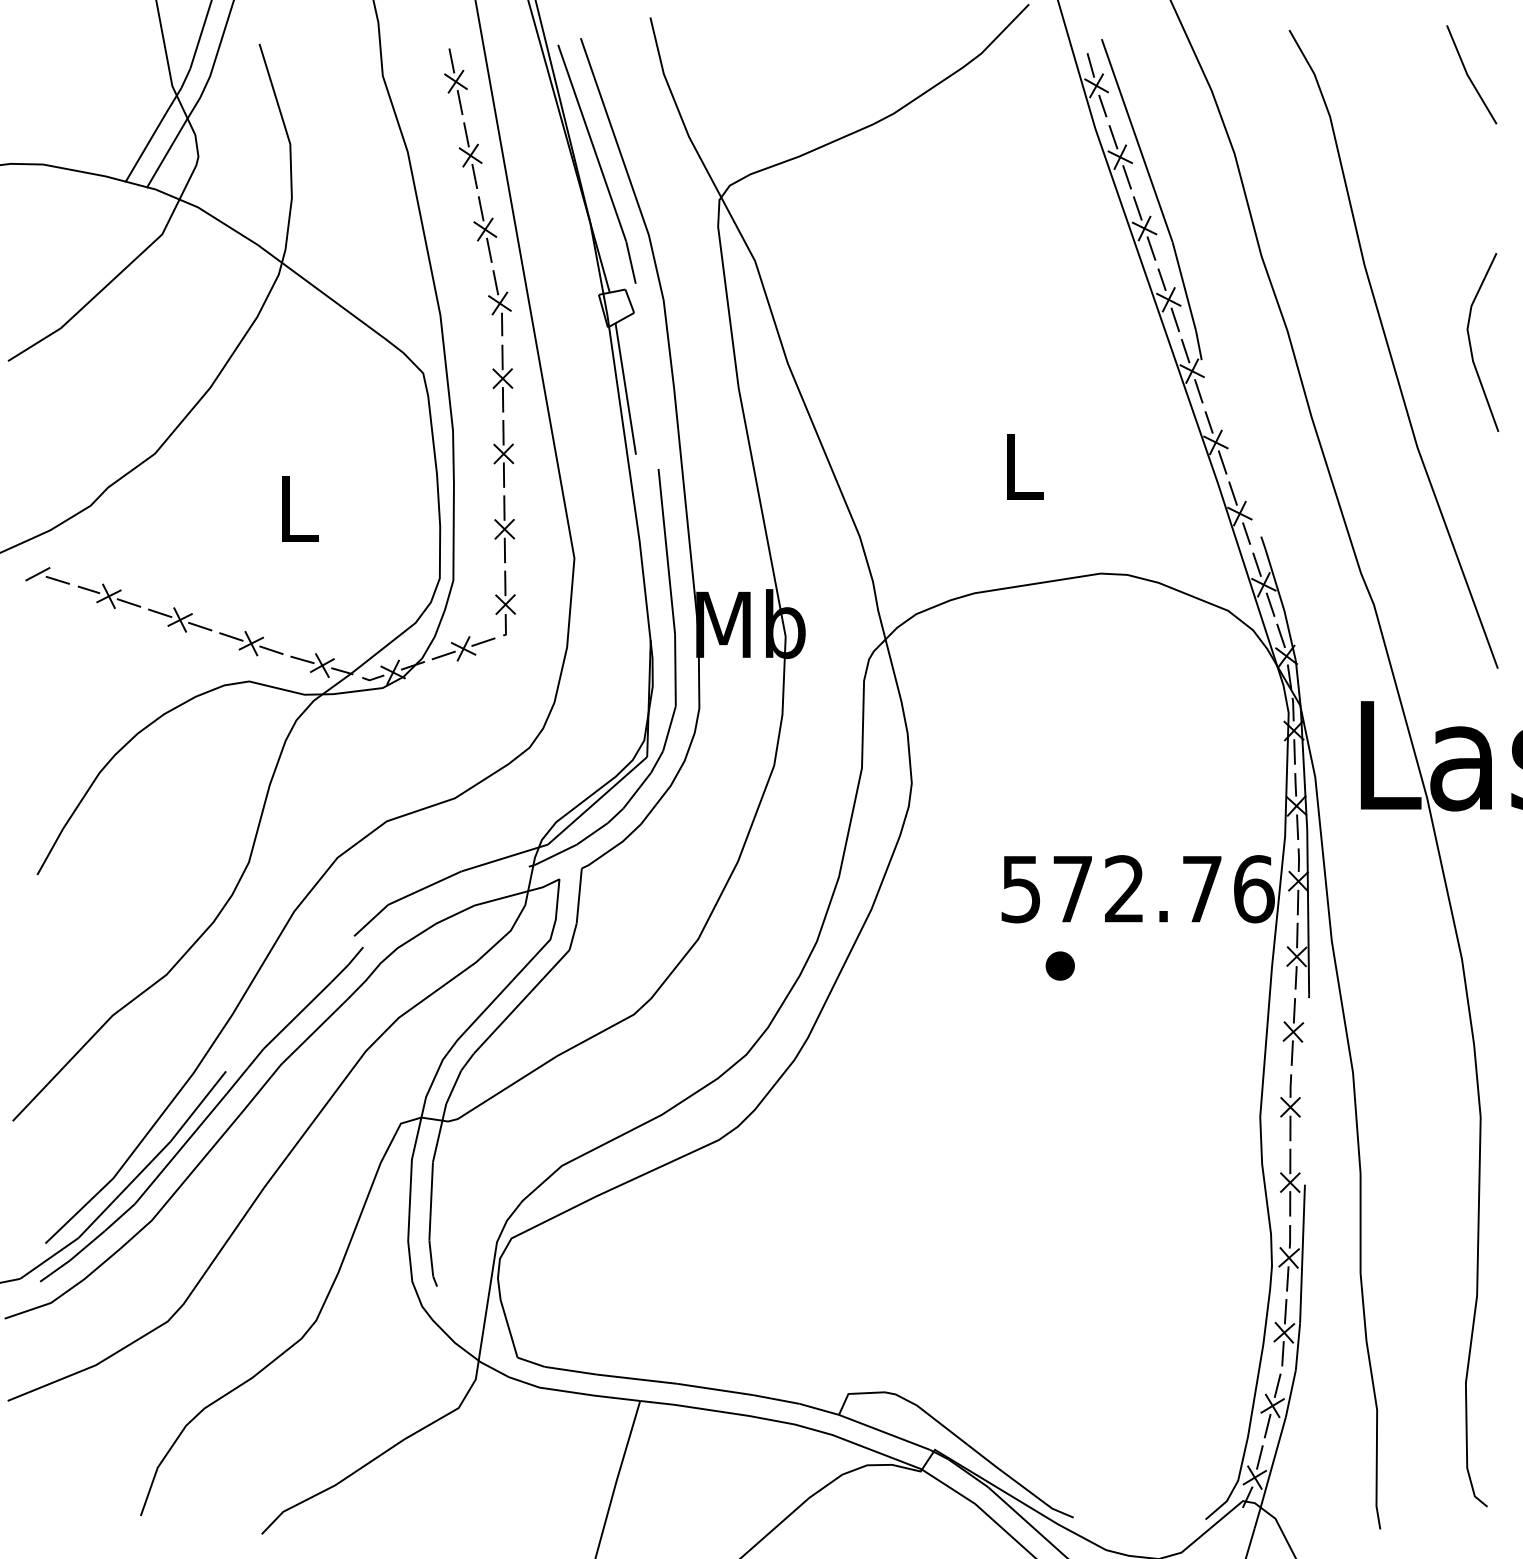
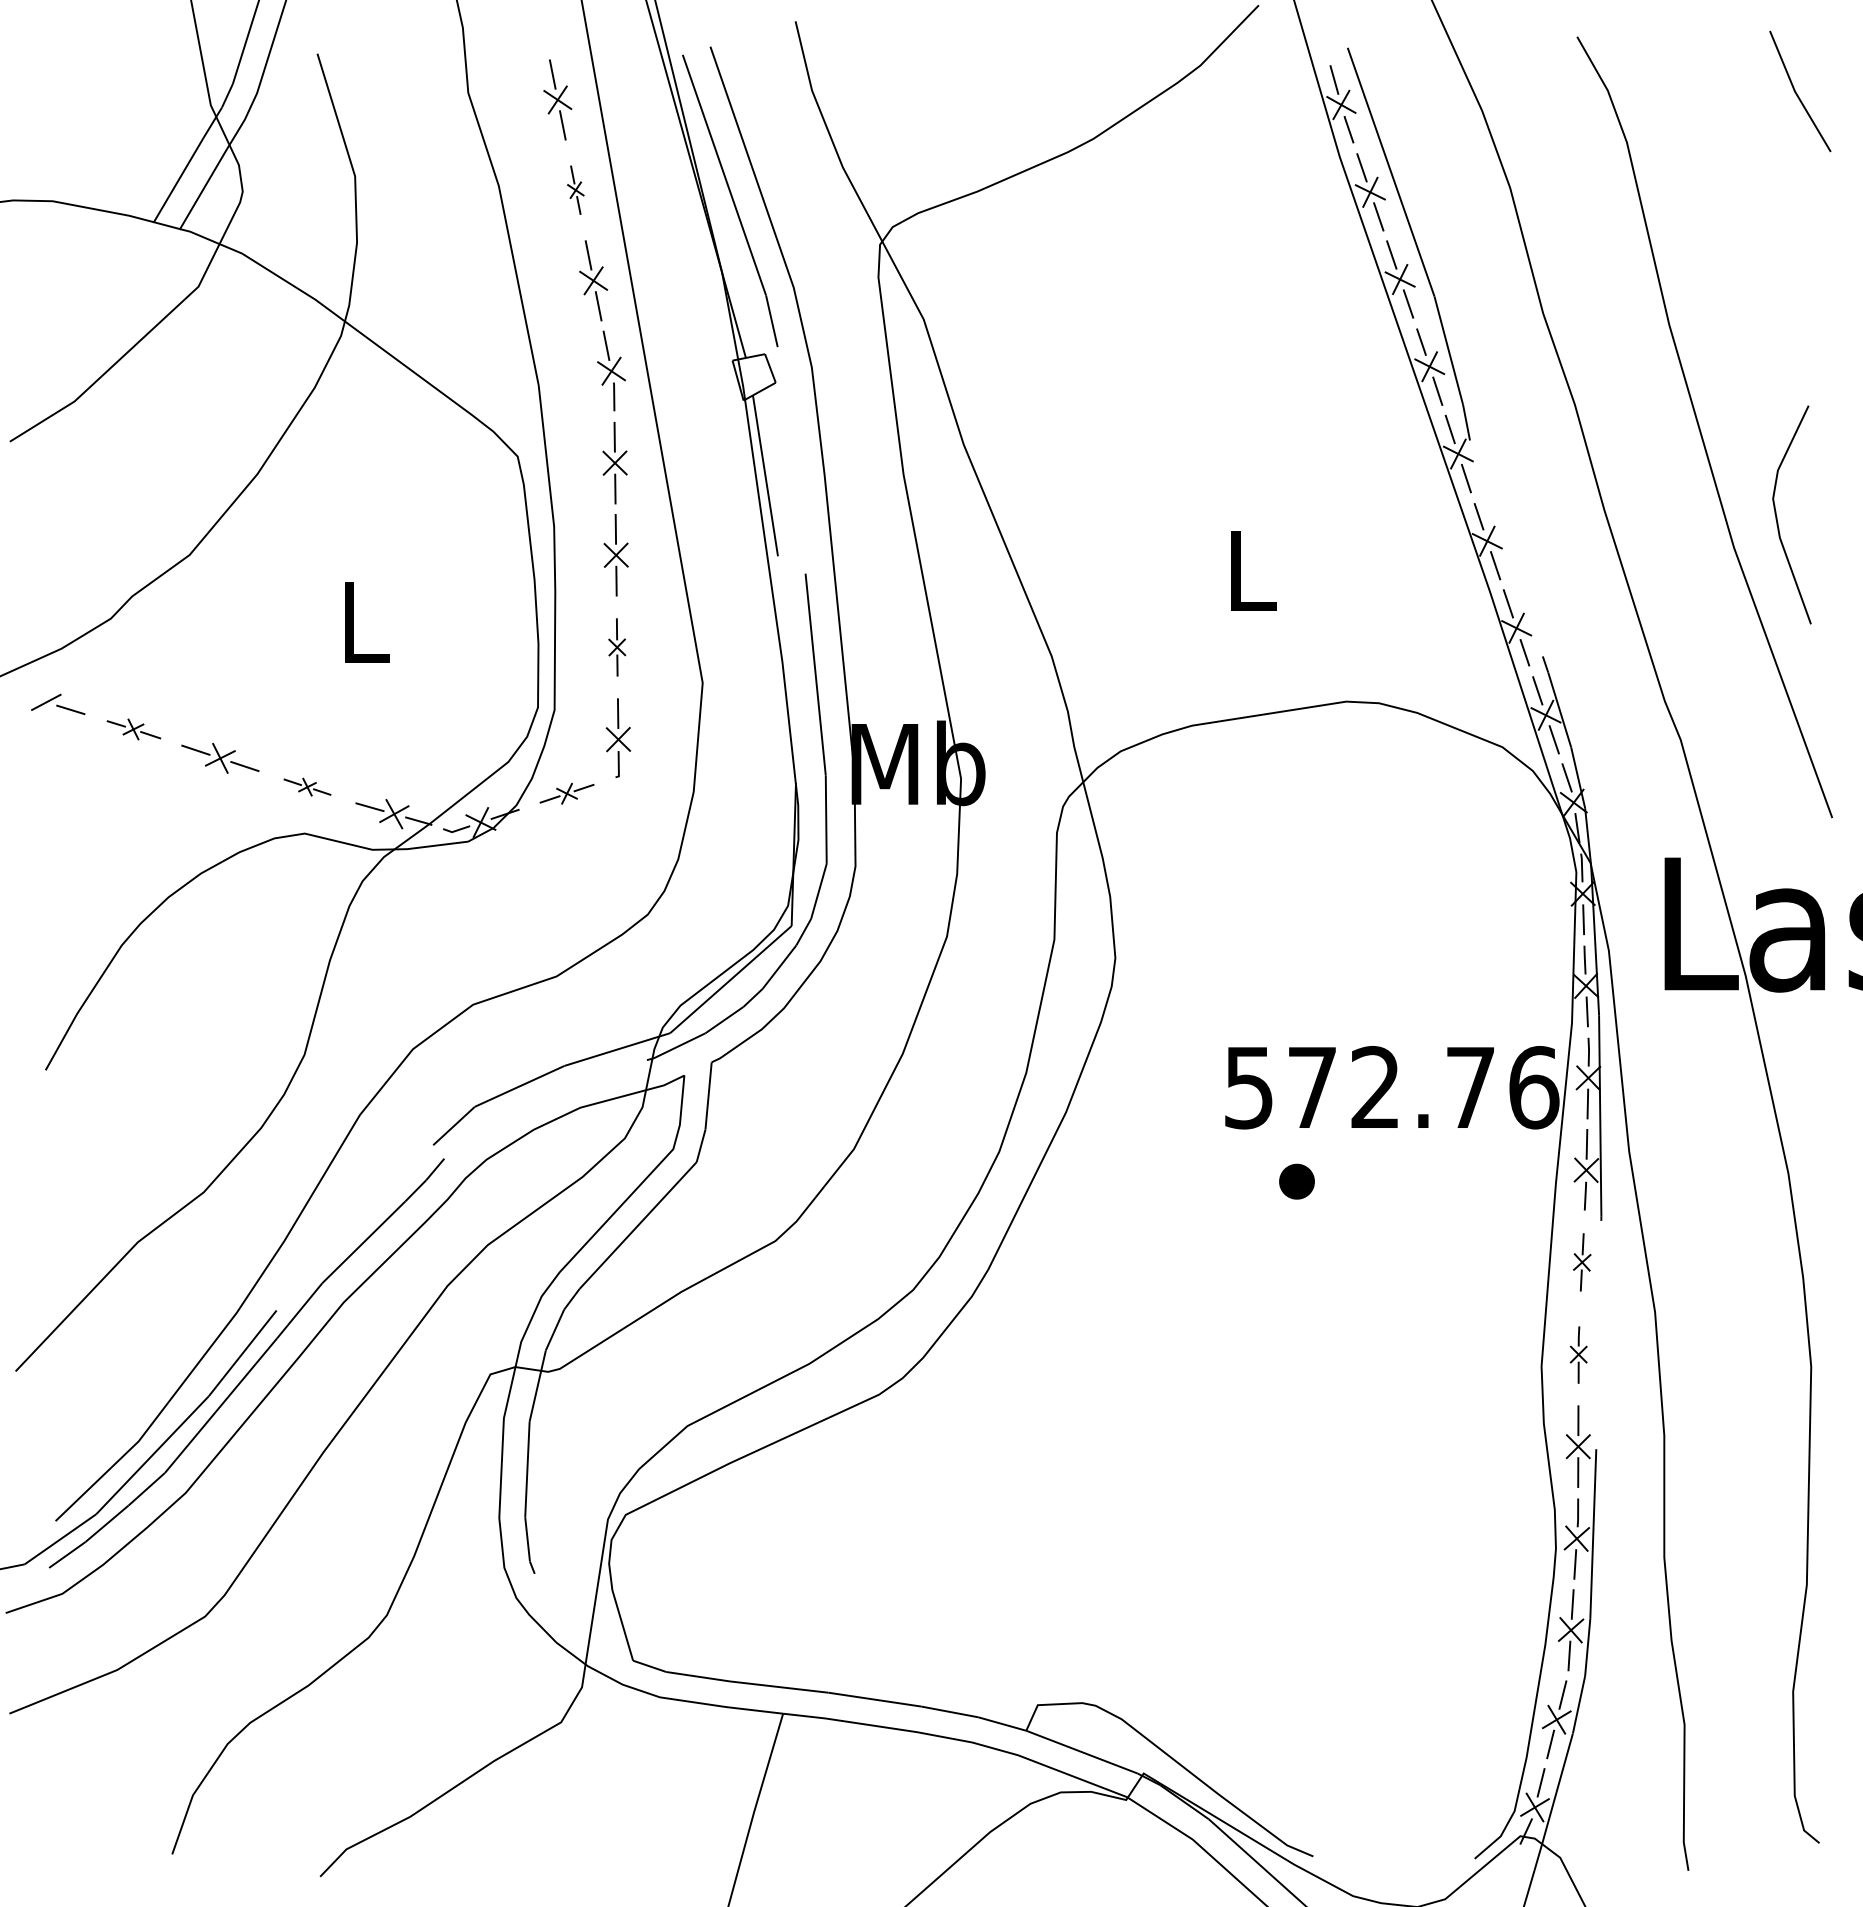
part: (470, 154) -> (575, 189), size x0.6
line: (1471, 343) -> (1777, 516), moved
part: (503, 529) -> (616, 647), size x0.7
part: (109, 596) -> (133, 729), size x0.7
part: (251, 642) -> (307, 786), size x0.6
part: (463, 648) -> (566, 793), size x0.7
part: (1293, 1032) -> (1582, 1262), size x0.7
part: (1290, 1107) -> (1578, 1354), size x0.7

